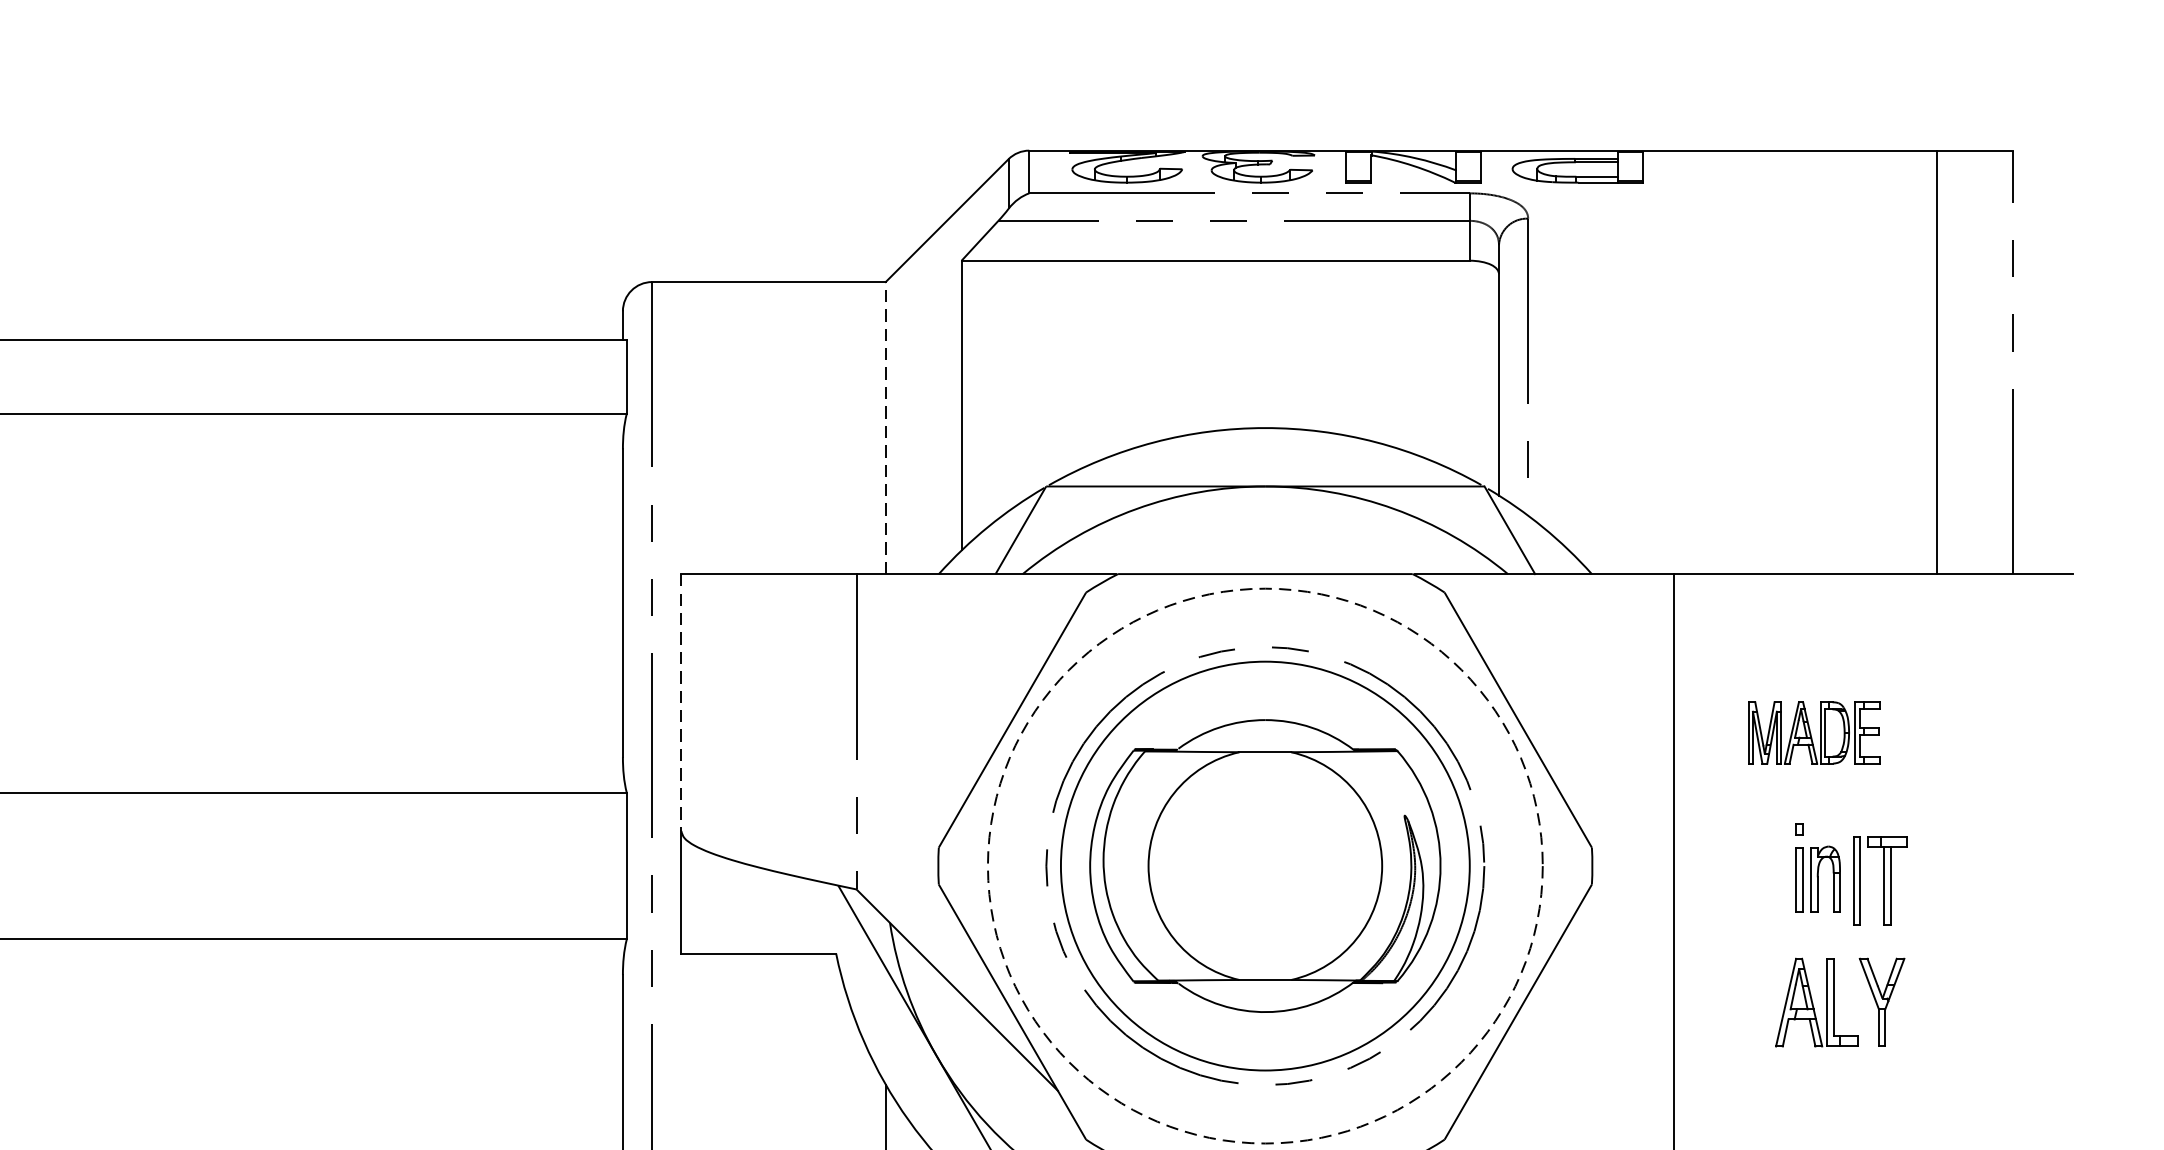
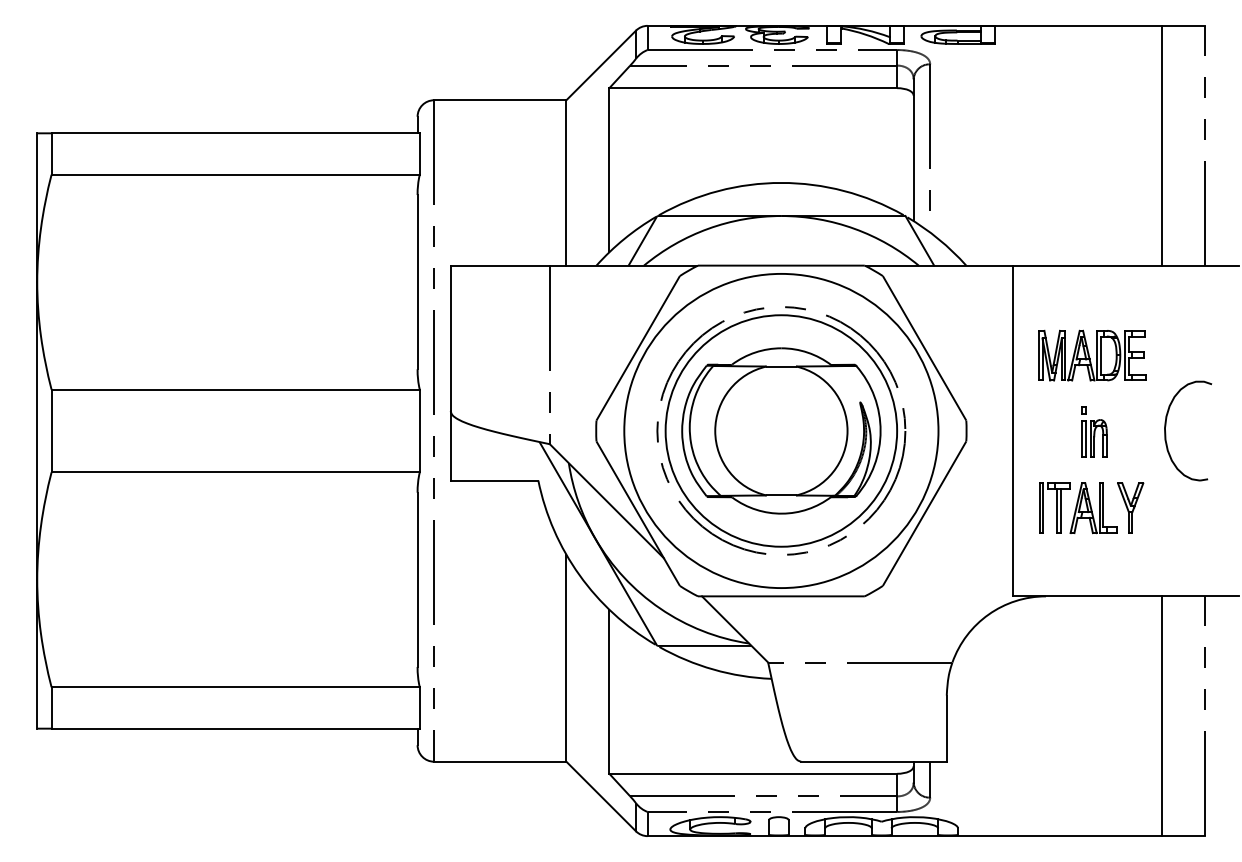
line: (885, 427) -> (566, 182), dashed -> solid
line: (681, 702) -> (450, 338), dashed -> solid
part: (1814, 732) -> (1092, 355), size x1.43
circle: (1265, 865) -> (781, 430), dashed -> solid
part: (1945, 868) -> (1166, 432), added
part: (1880, 879) -> (1054, 507), moved

